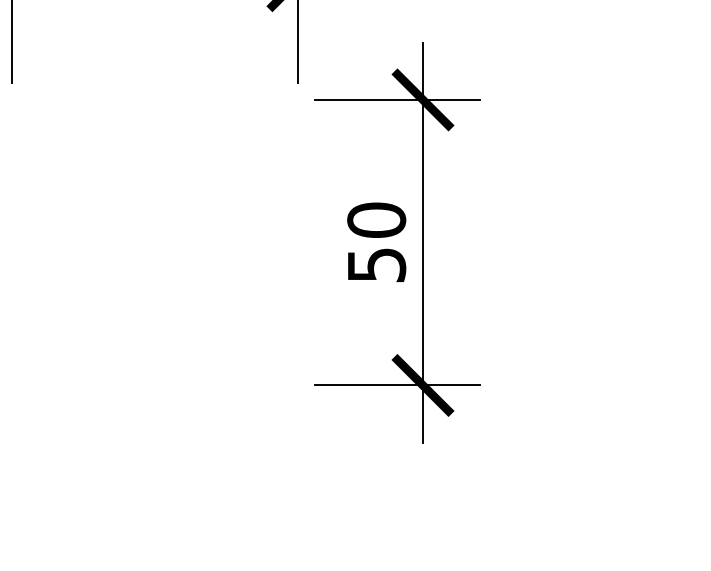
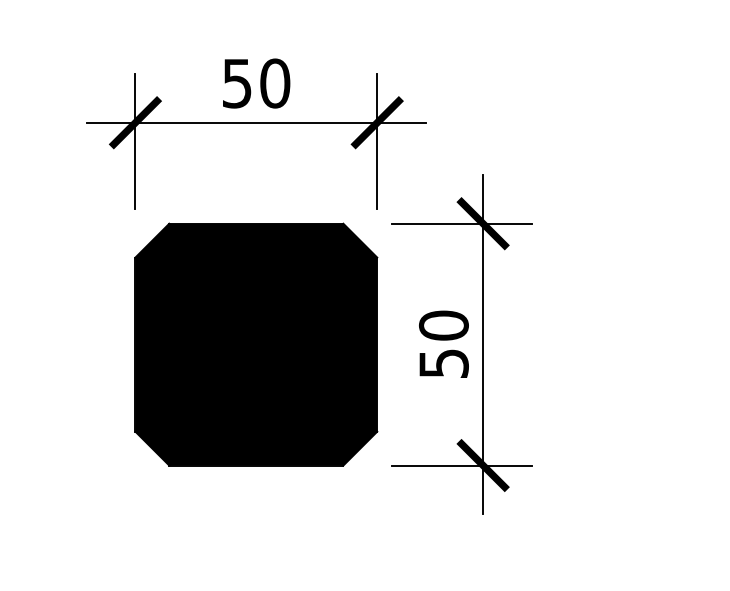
part: (155, 242) -> (256, 344), added

